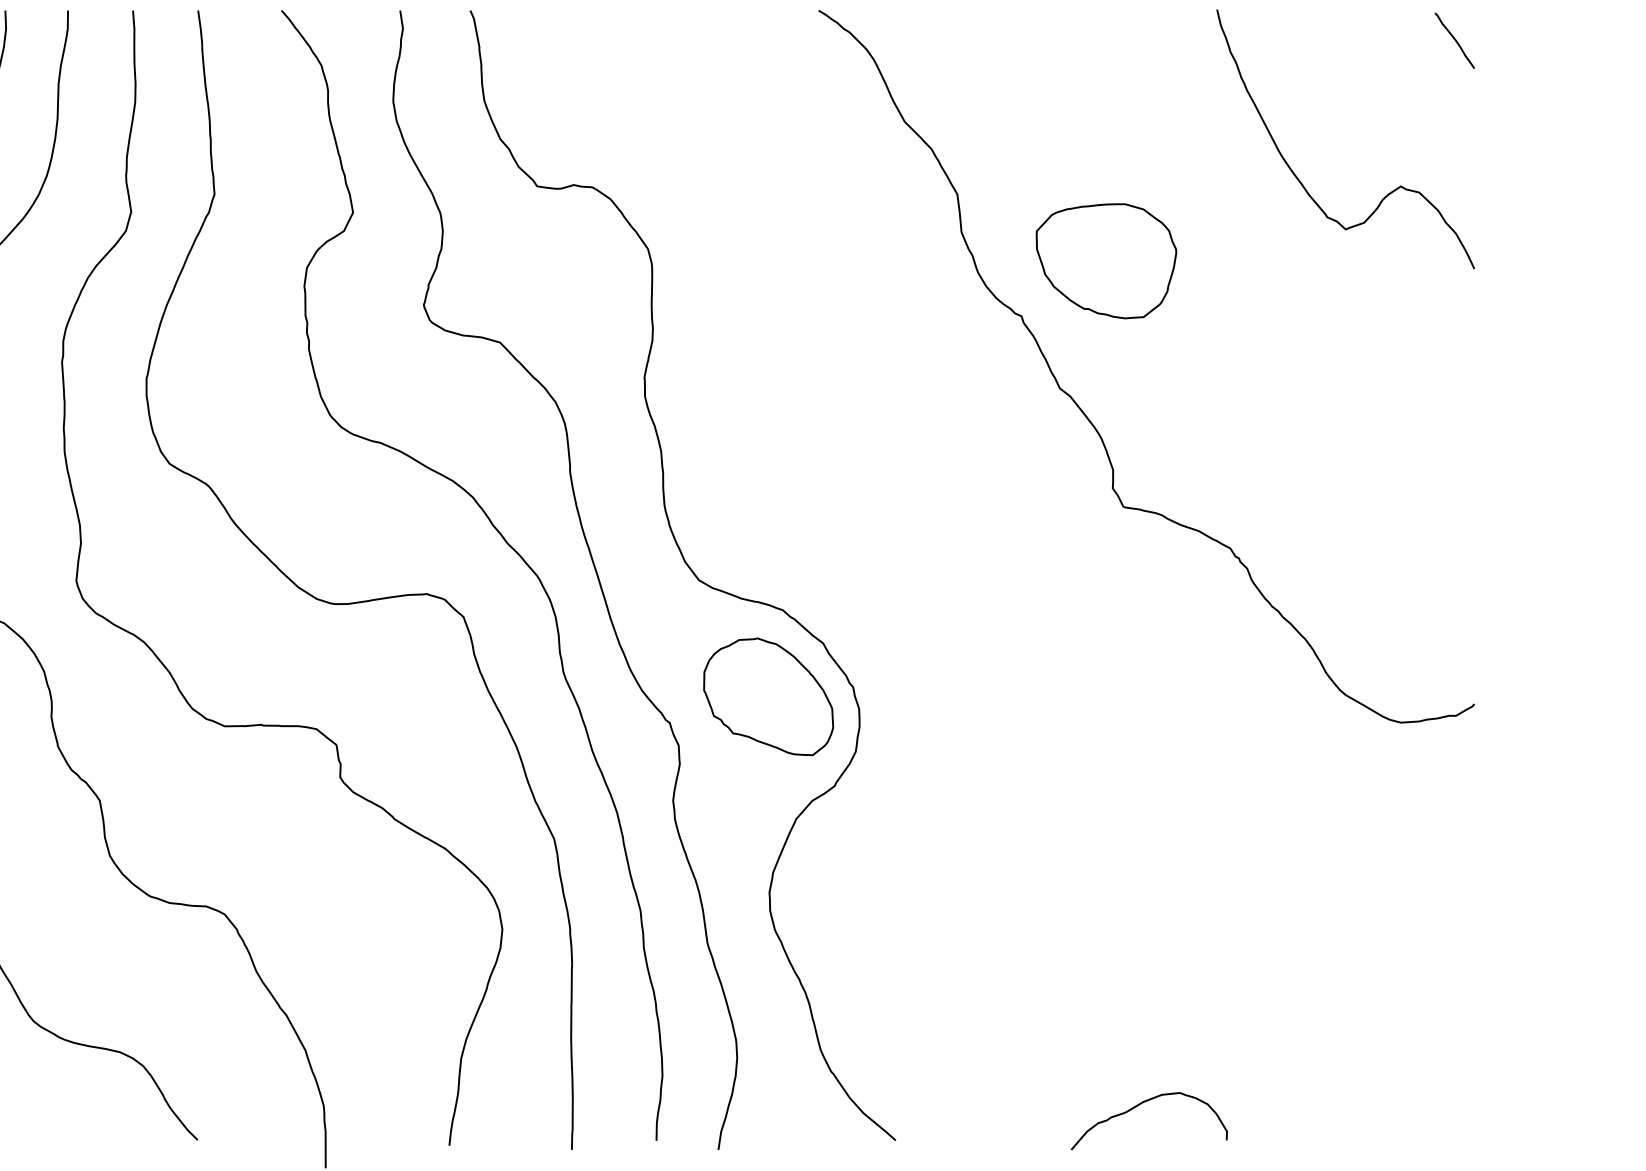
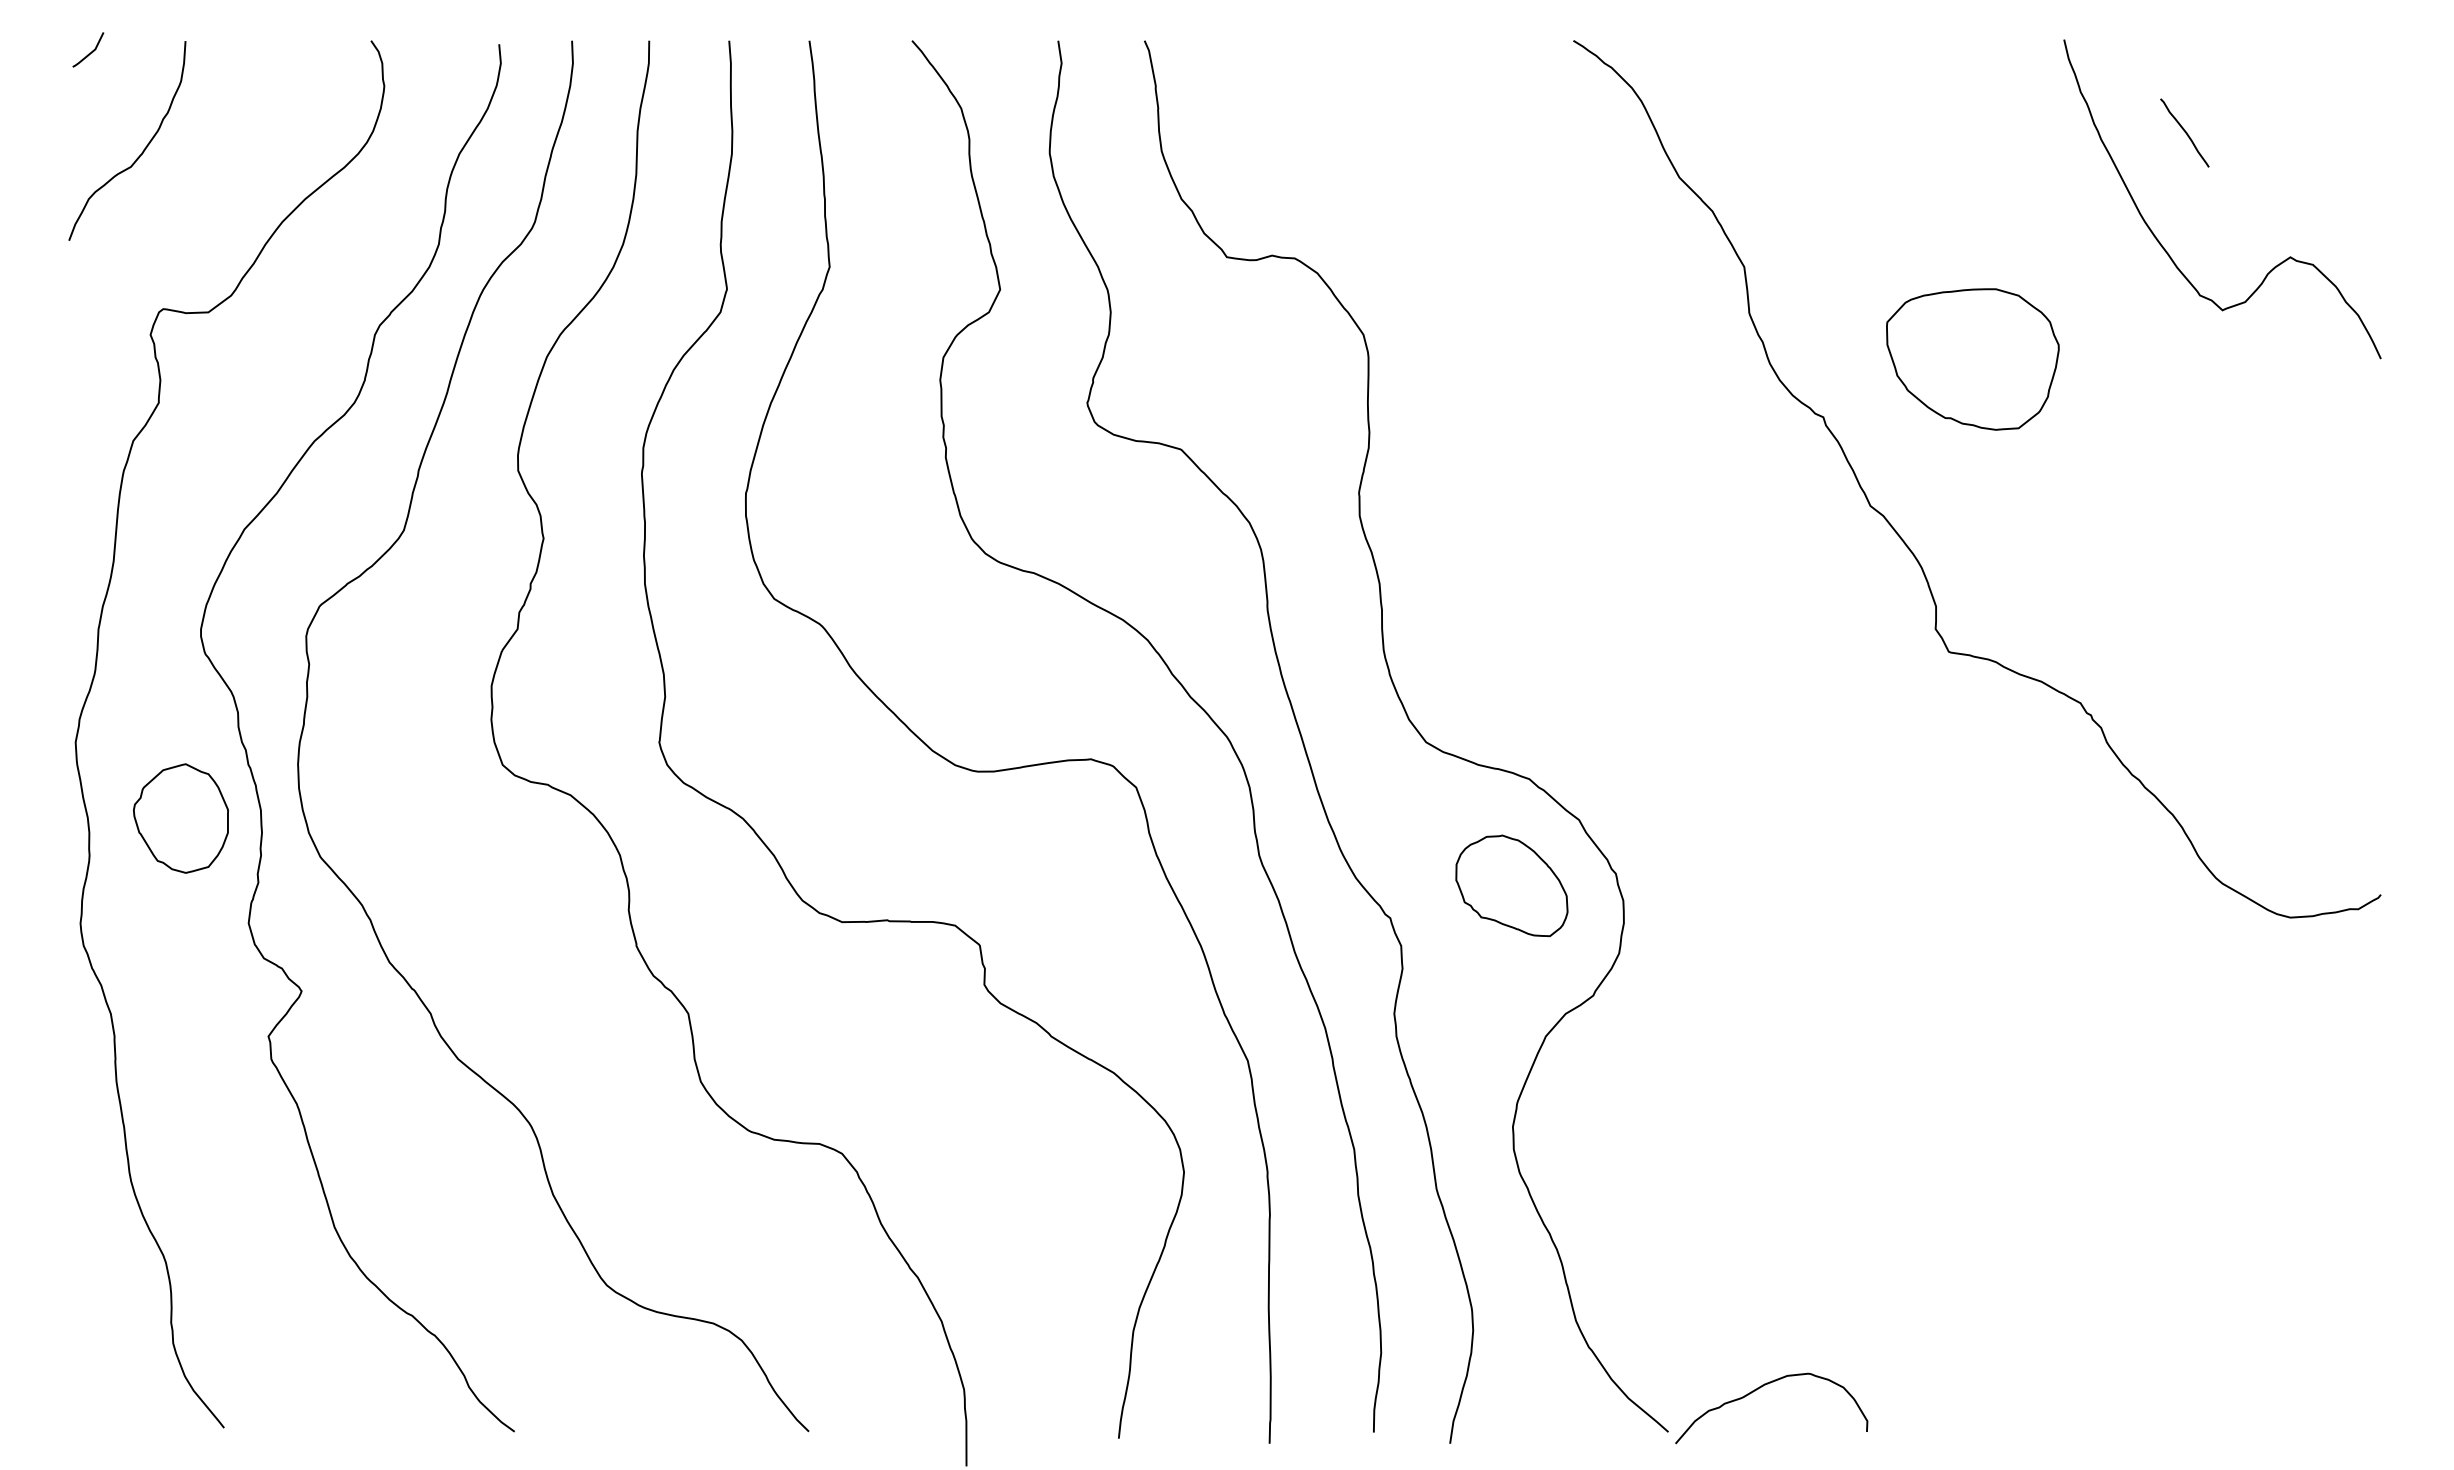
curve: (1454, 40) -> (2184, 132), moved
part: (1106, 261) -> (1972, 359), moved
part: (768, 696) -> (1511, 885), size x0.7
curve: (1140, 1105) -> (1760, 1388), moved

